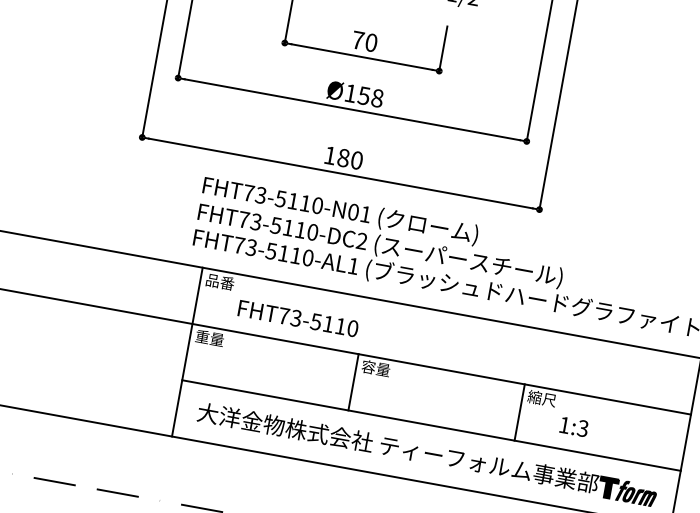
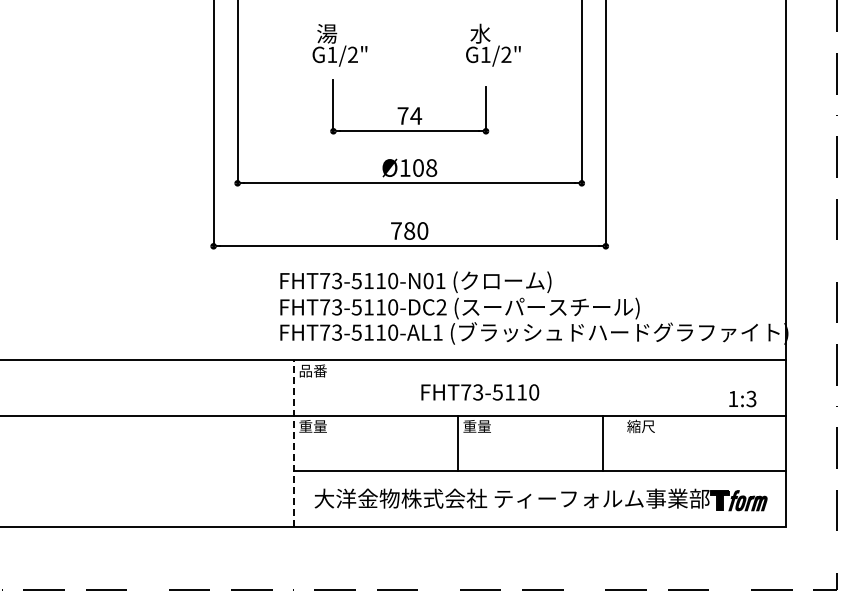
text: (371, 42) -> (416, 115), 70 -> 74
text: (363, 95) -> (417, 167), Ø158 -> Ø108
text: (330, 155) -> (396, 230), 180 -> 780
text: (298, 318) -> (480, 392), moved
line: (187, 352) -> (294, 443), solid -> dashed
text: (368, 367) -> (469, 426), 容量 -> 重量
line: (520, 412) -> (603, 443), moved
text: (574, 426) -> (742, 398), moved

